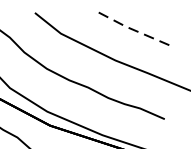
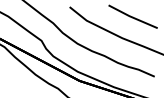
line: (130, 28) -> (132, 17), dashed -> solid

